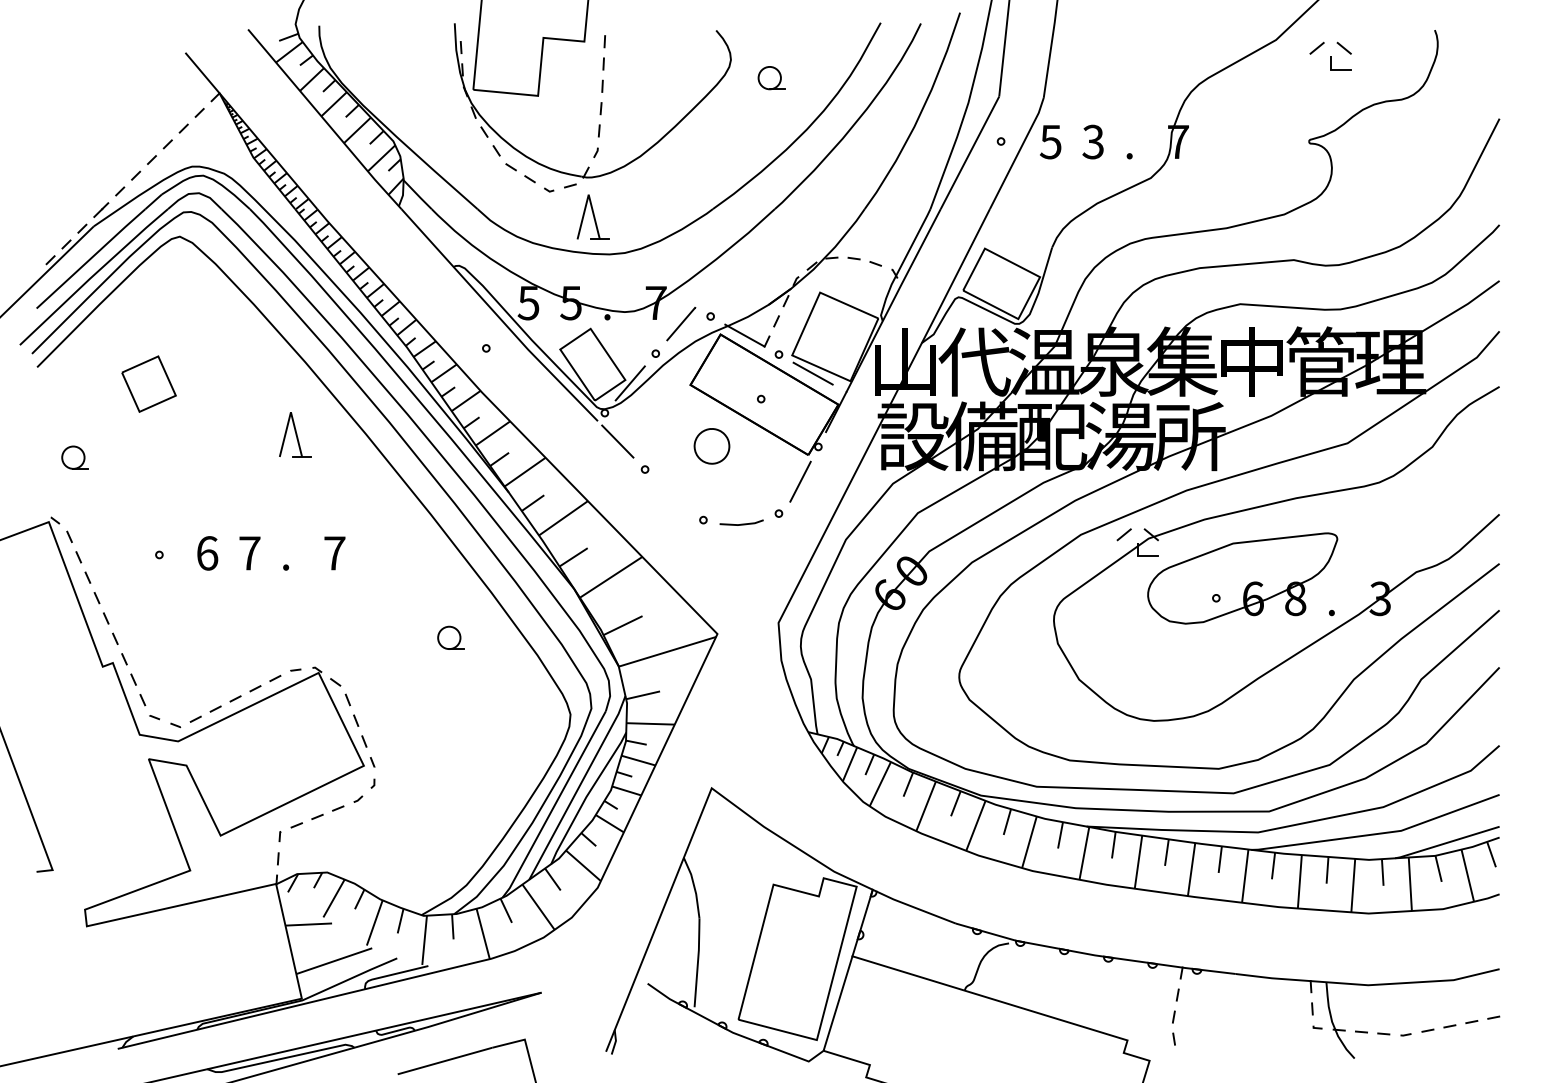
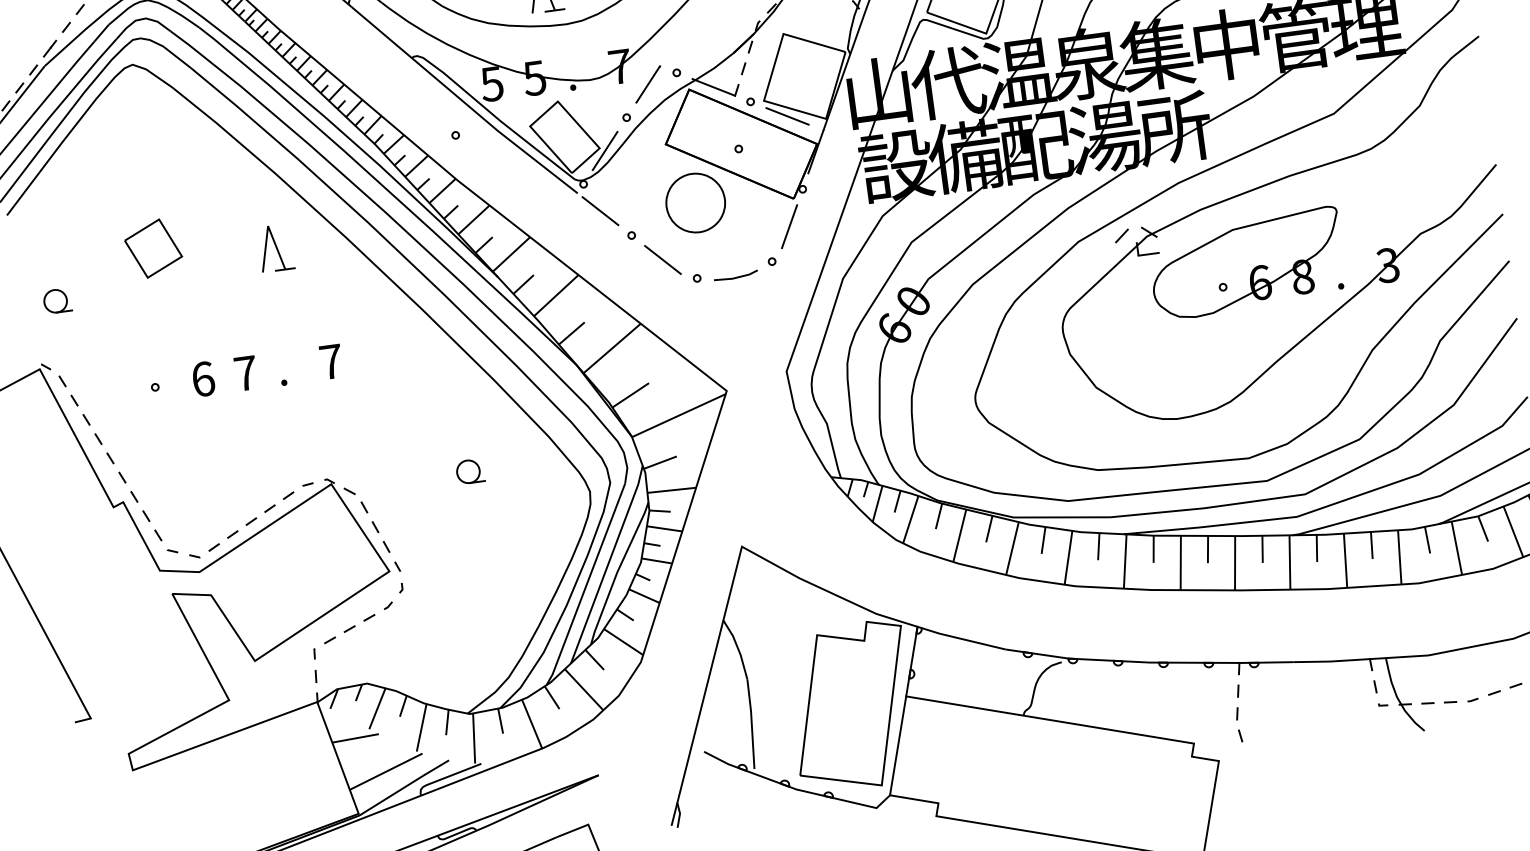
part: (148, 383) -> (152, 248), moved
part: (711, 446) -> (695, 203), size x1.67
line: (672, 497) -> (663, 259), added
part: (450, 637) -> (469, 471), moved

